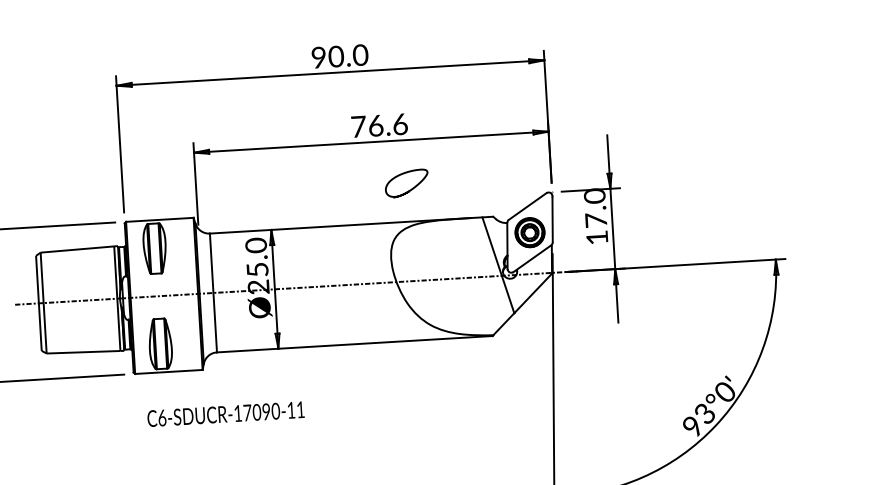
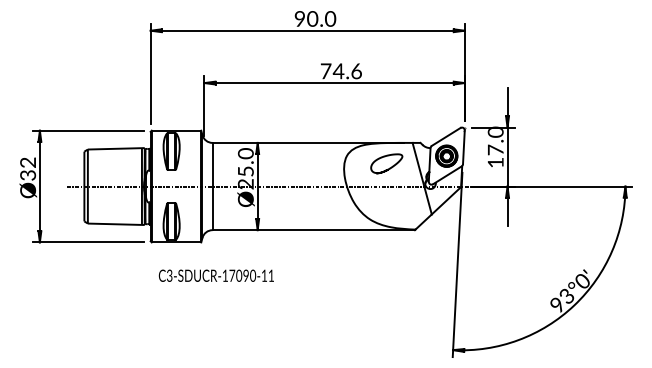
text: (375, 126) -> (338, 71), 76.6 -> 74.6
curve: (410, 188) -> (389, 167), moved
text: (161, 416) -> (169, 274), C6-SDUCR-17090-11 -> C3-SDUCR-17090-11

